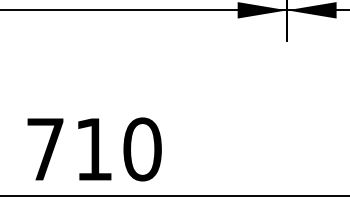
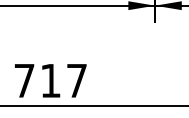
text: (141, 148) -> (76, 80), 710 -> 717

